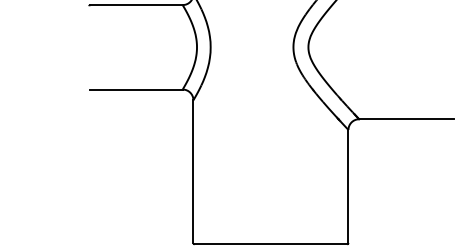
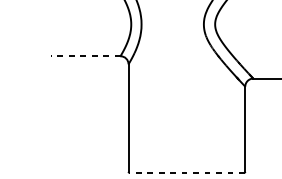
line: (136, 89) -> (85, 56), solid -> dashed
line: (270, 244) -> (186, 172), solid -> dashed

